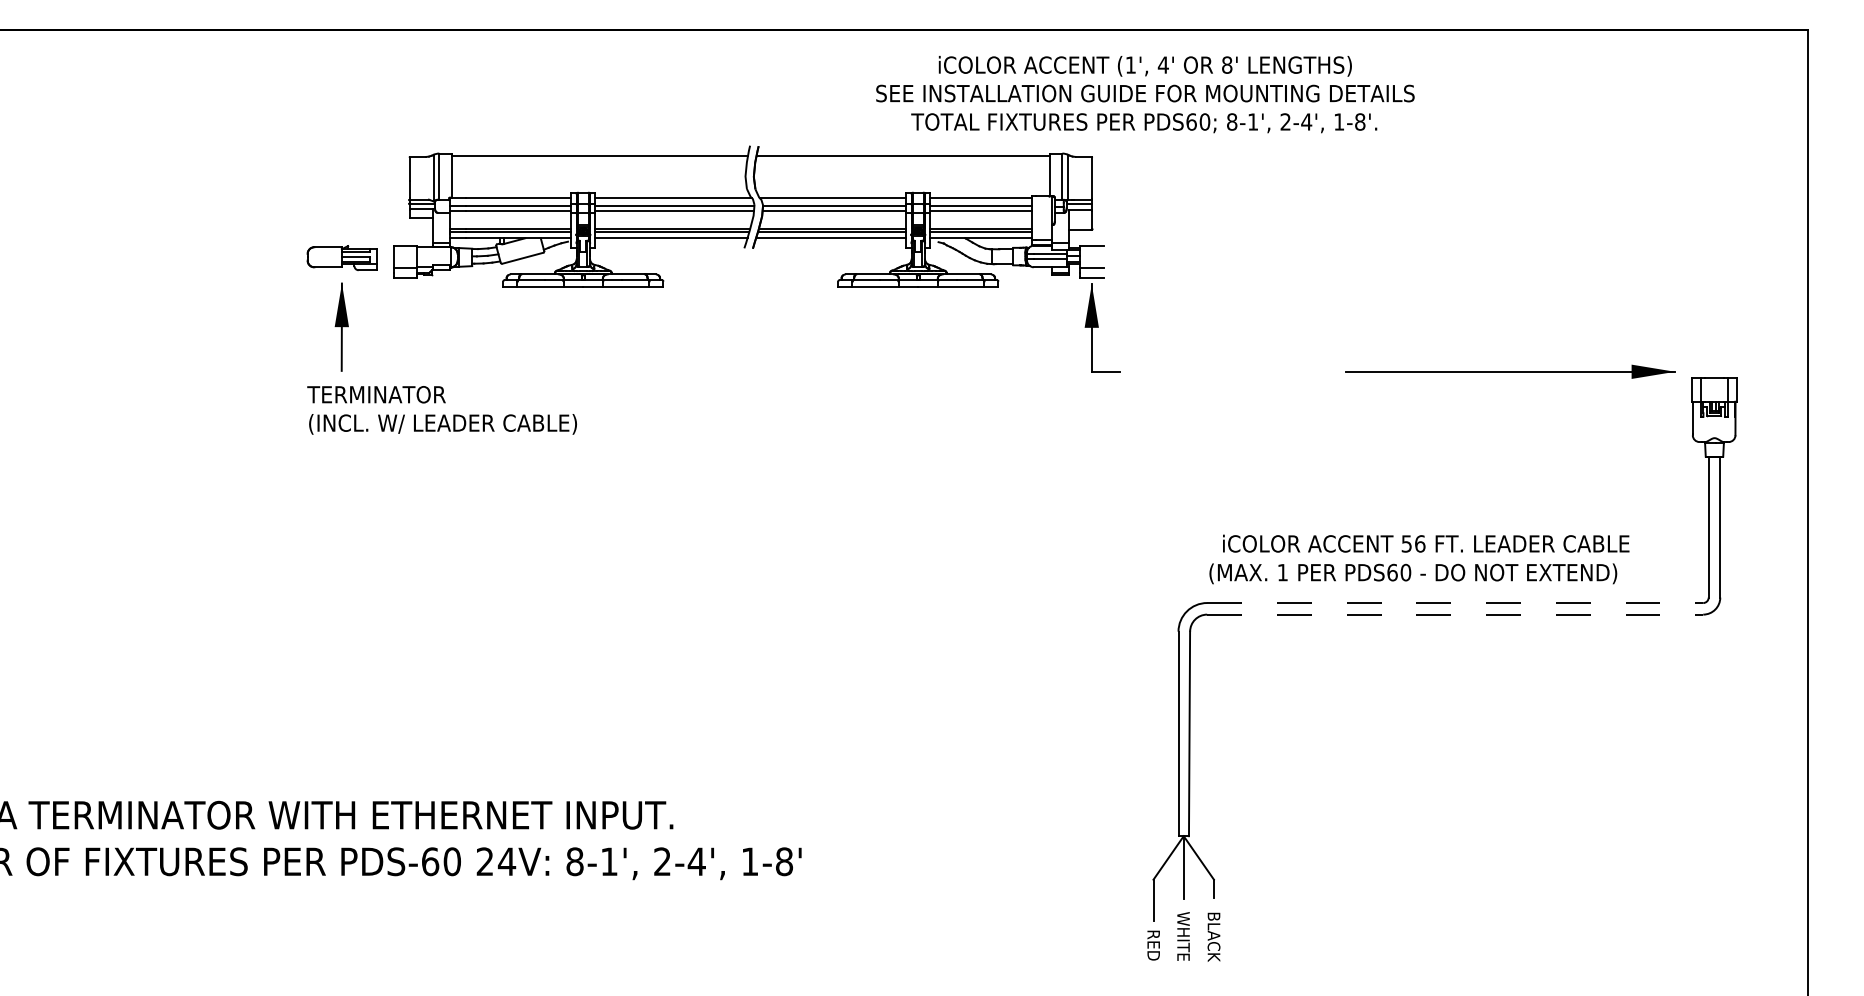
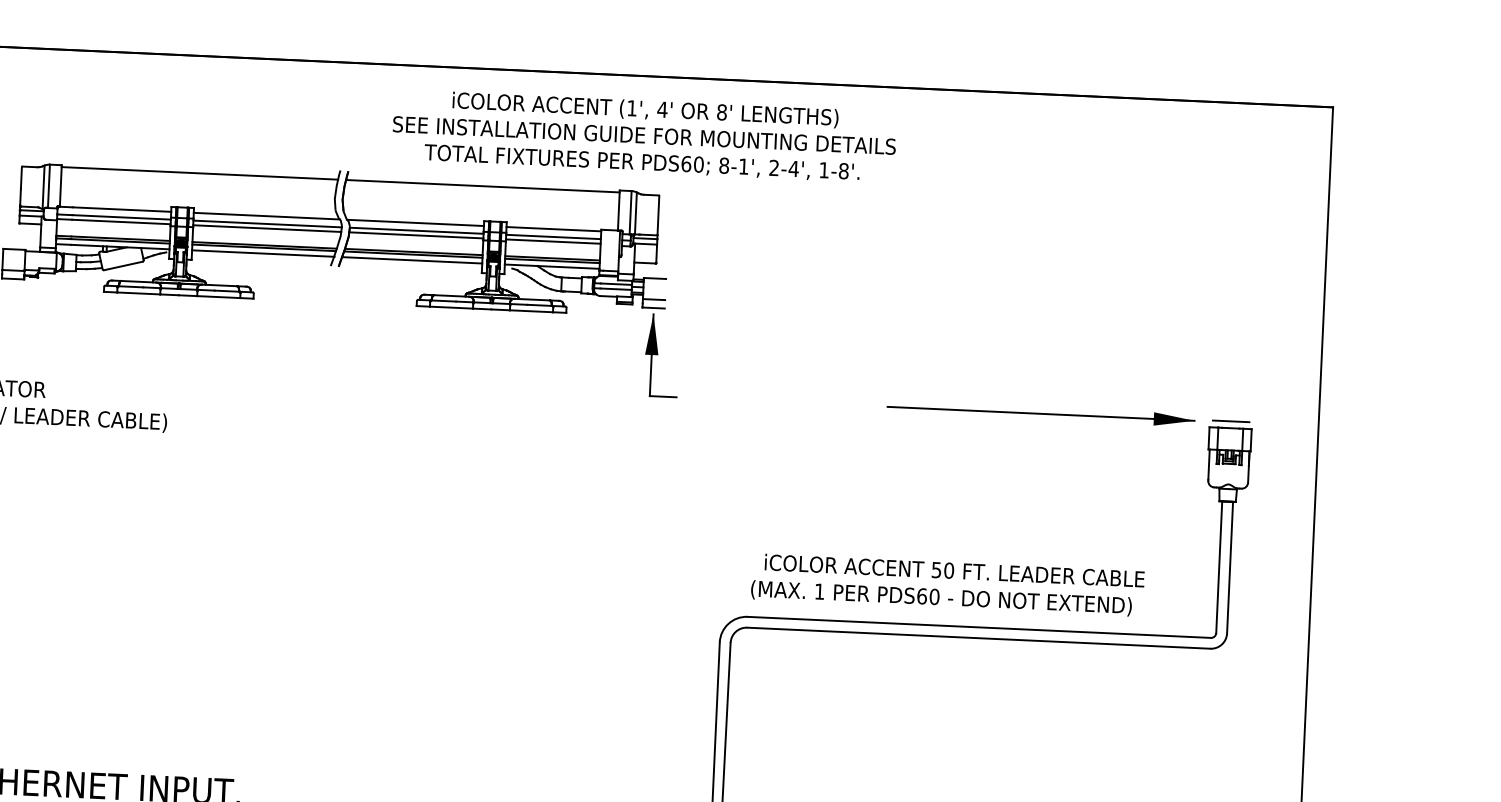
text: (1145, 94) -> (644, 136), moved
line: (1713, 370) -> (1230, 421), added
text: (1420, 543) -> (949, 570), 56 -> 50
line: (1455, 603) -> (979, 627), dashed -> solid
line: (1455, 614) -> (979, 638), dashed -> solid

